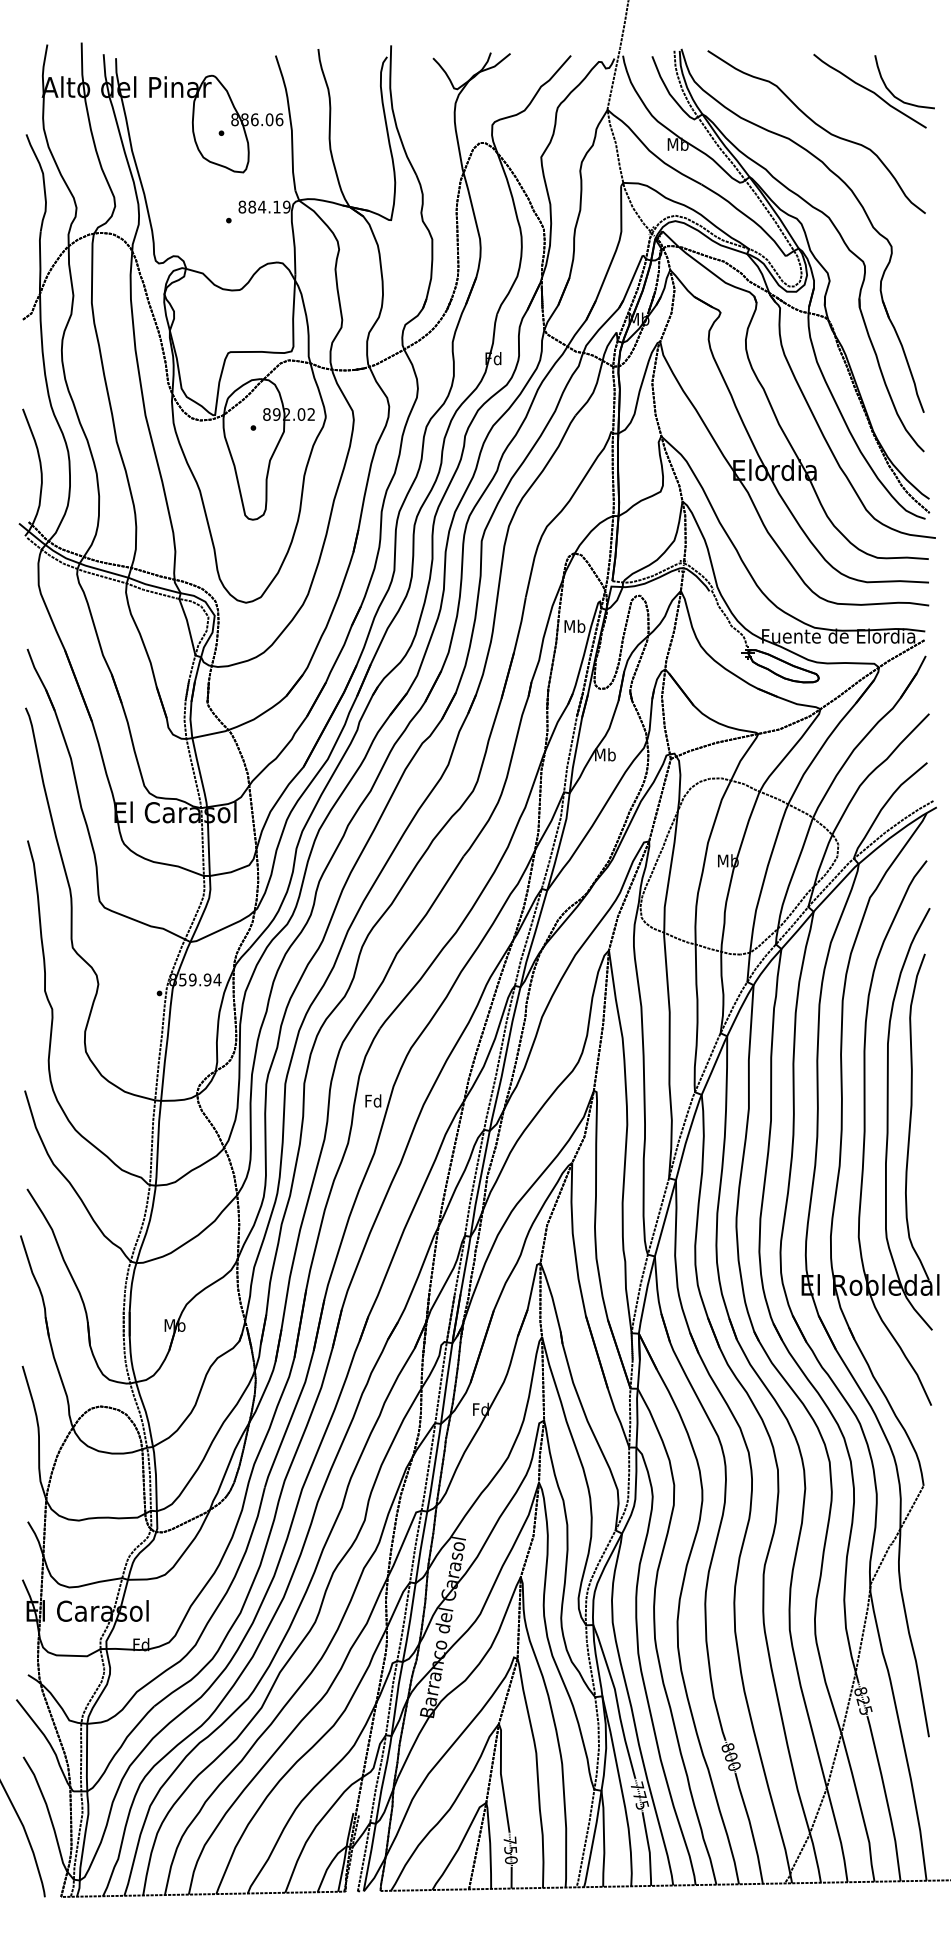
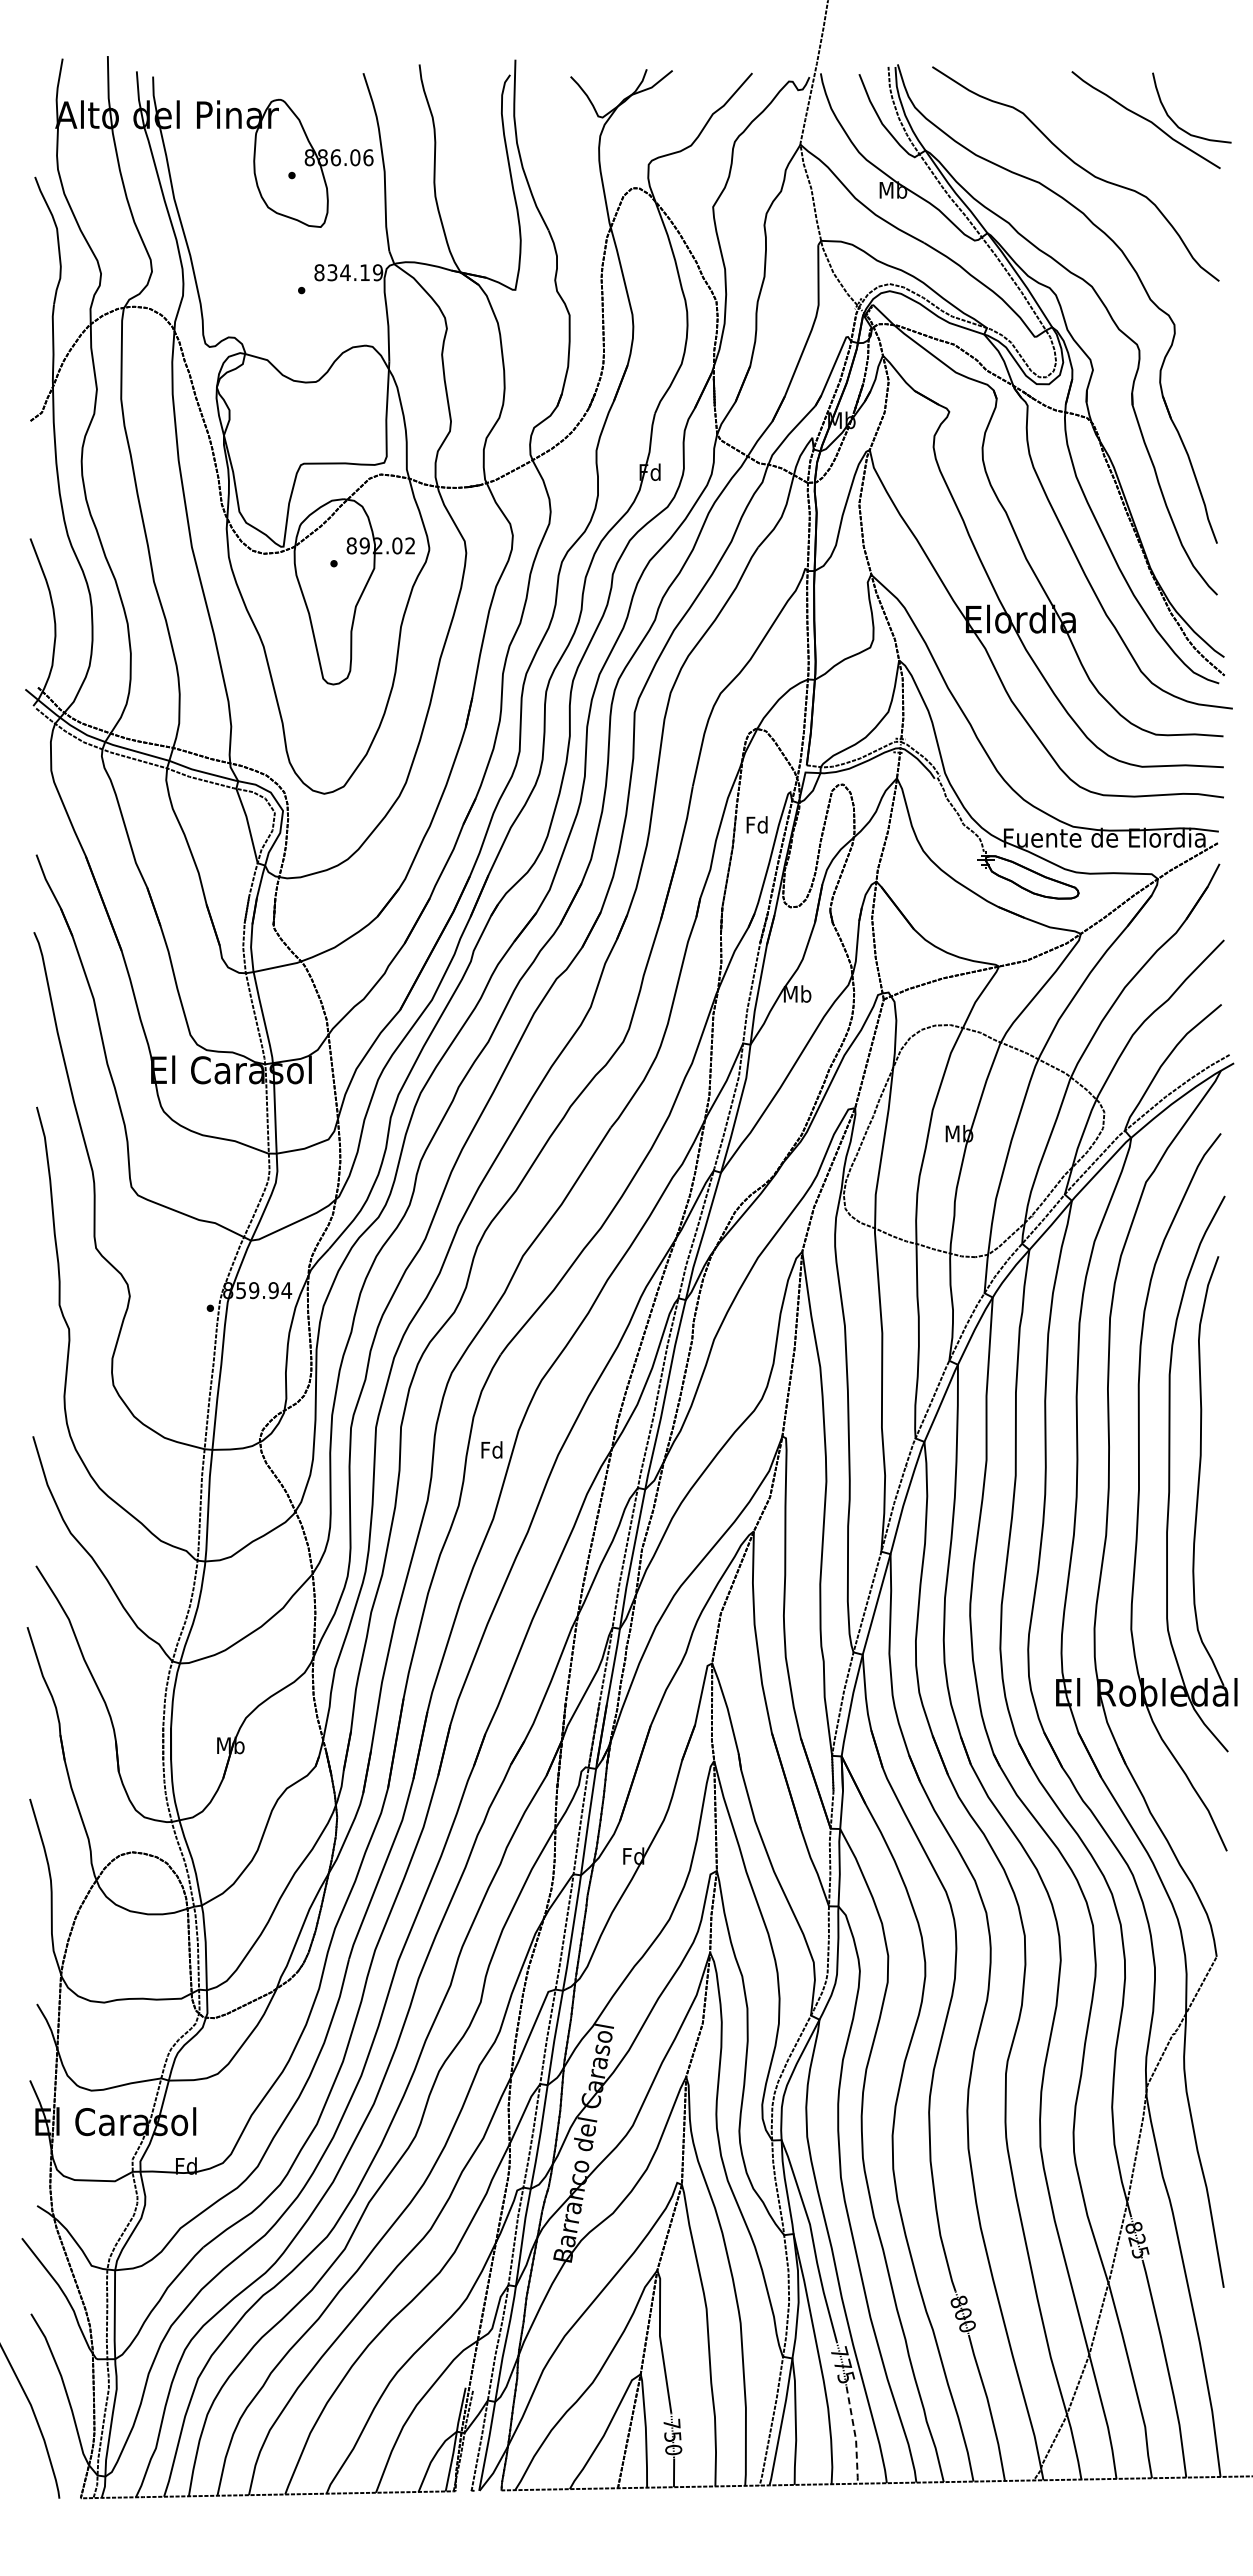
text: (252, 206) -> (332, 272), 884.19 -> 834.19
text: (574, 626) -> (757, 824), Mb -> Fd
line: (649, 1849) -> (855, 2435), solid -> dashed

